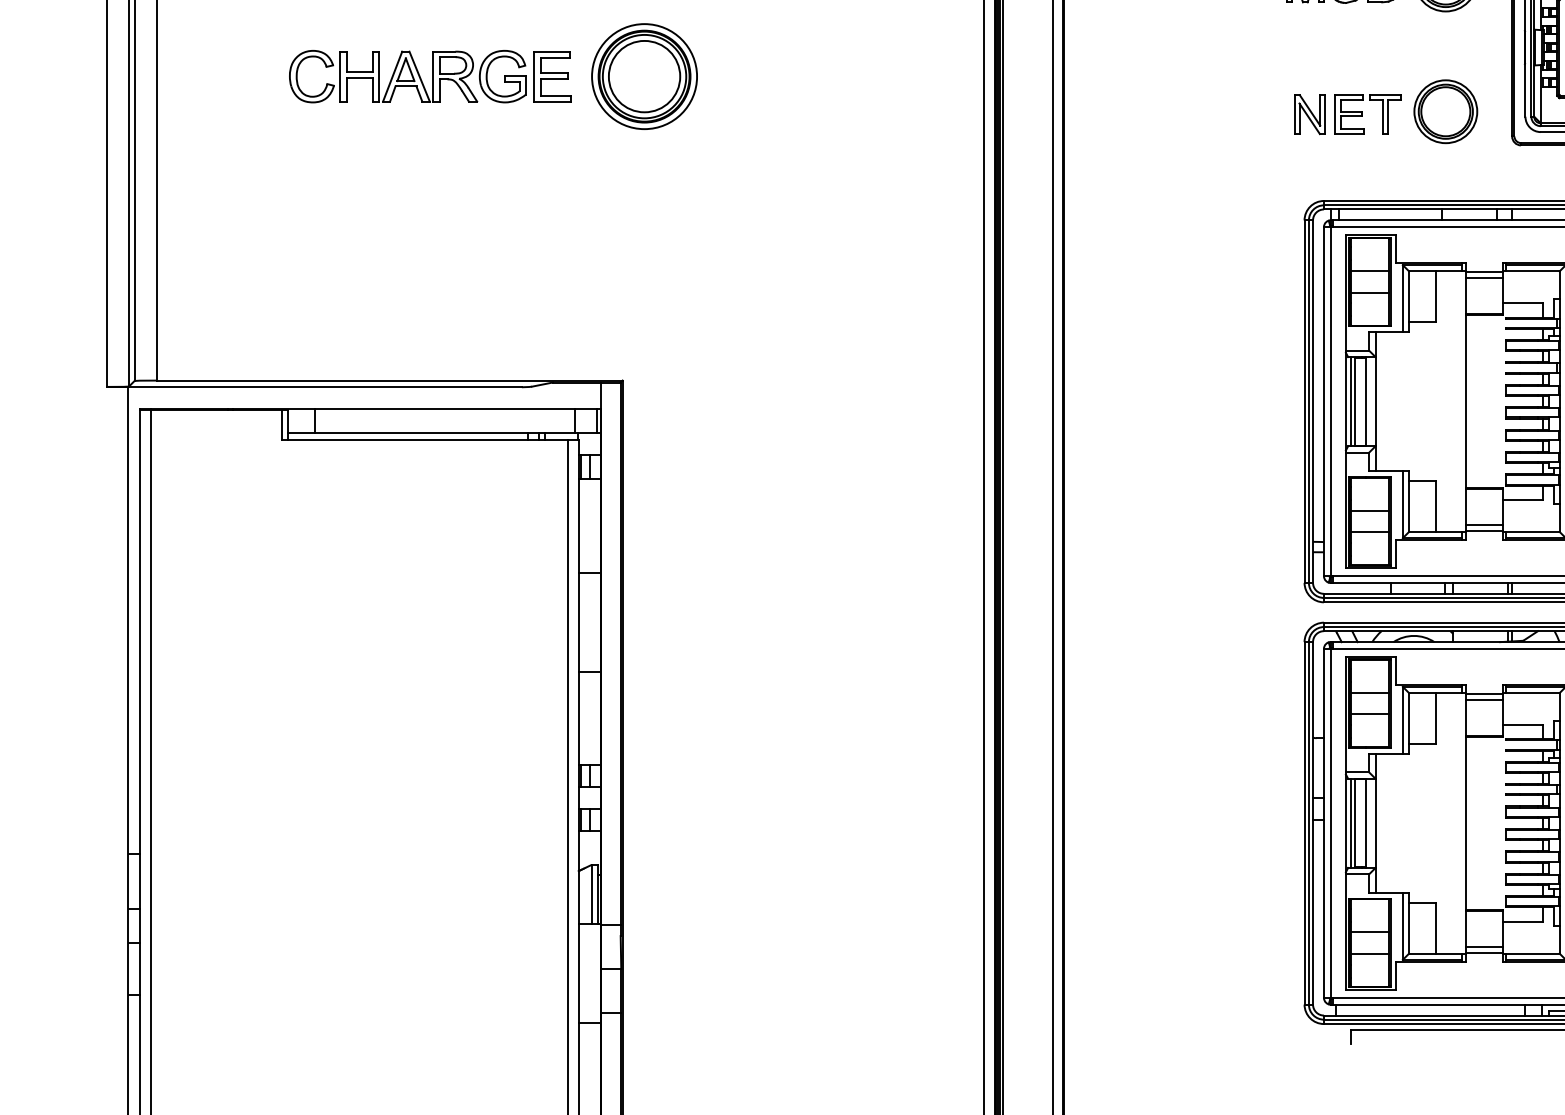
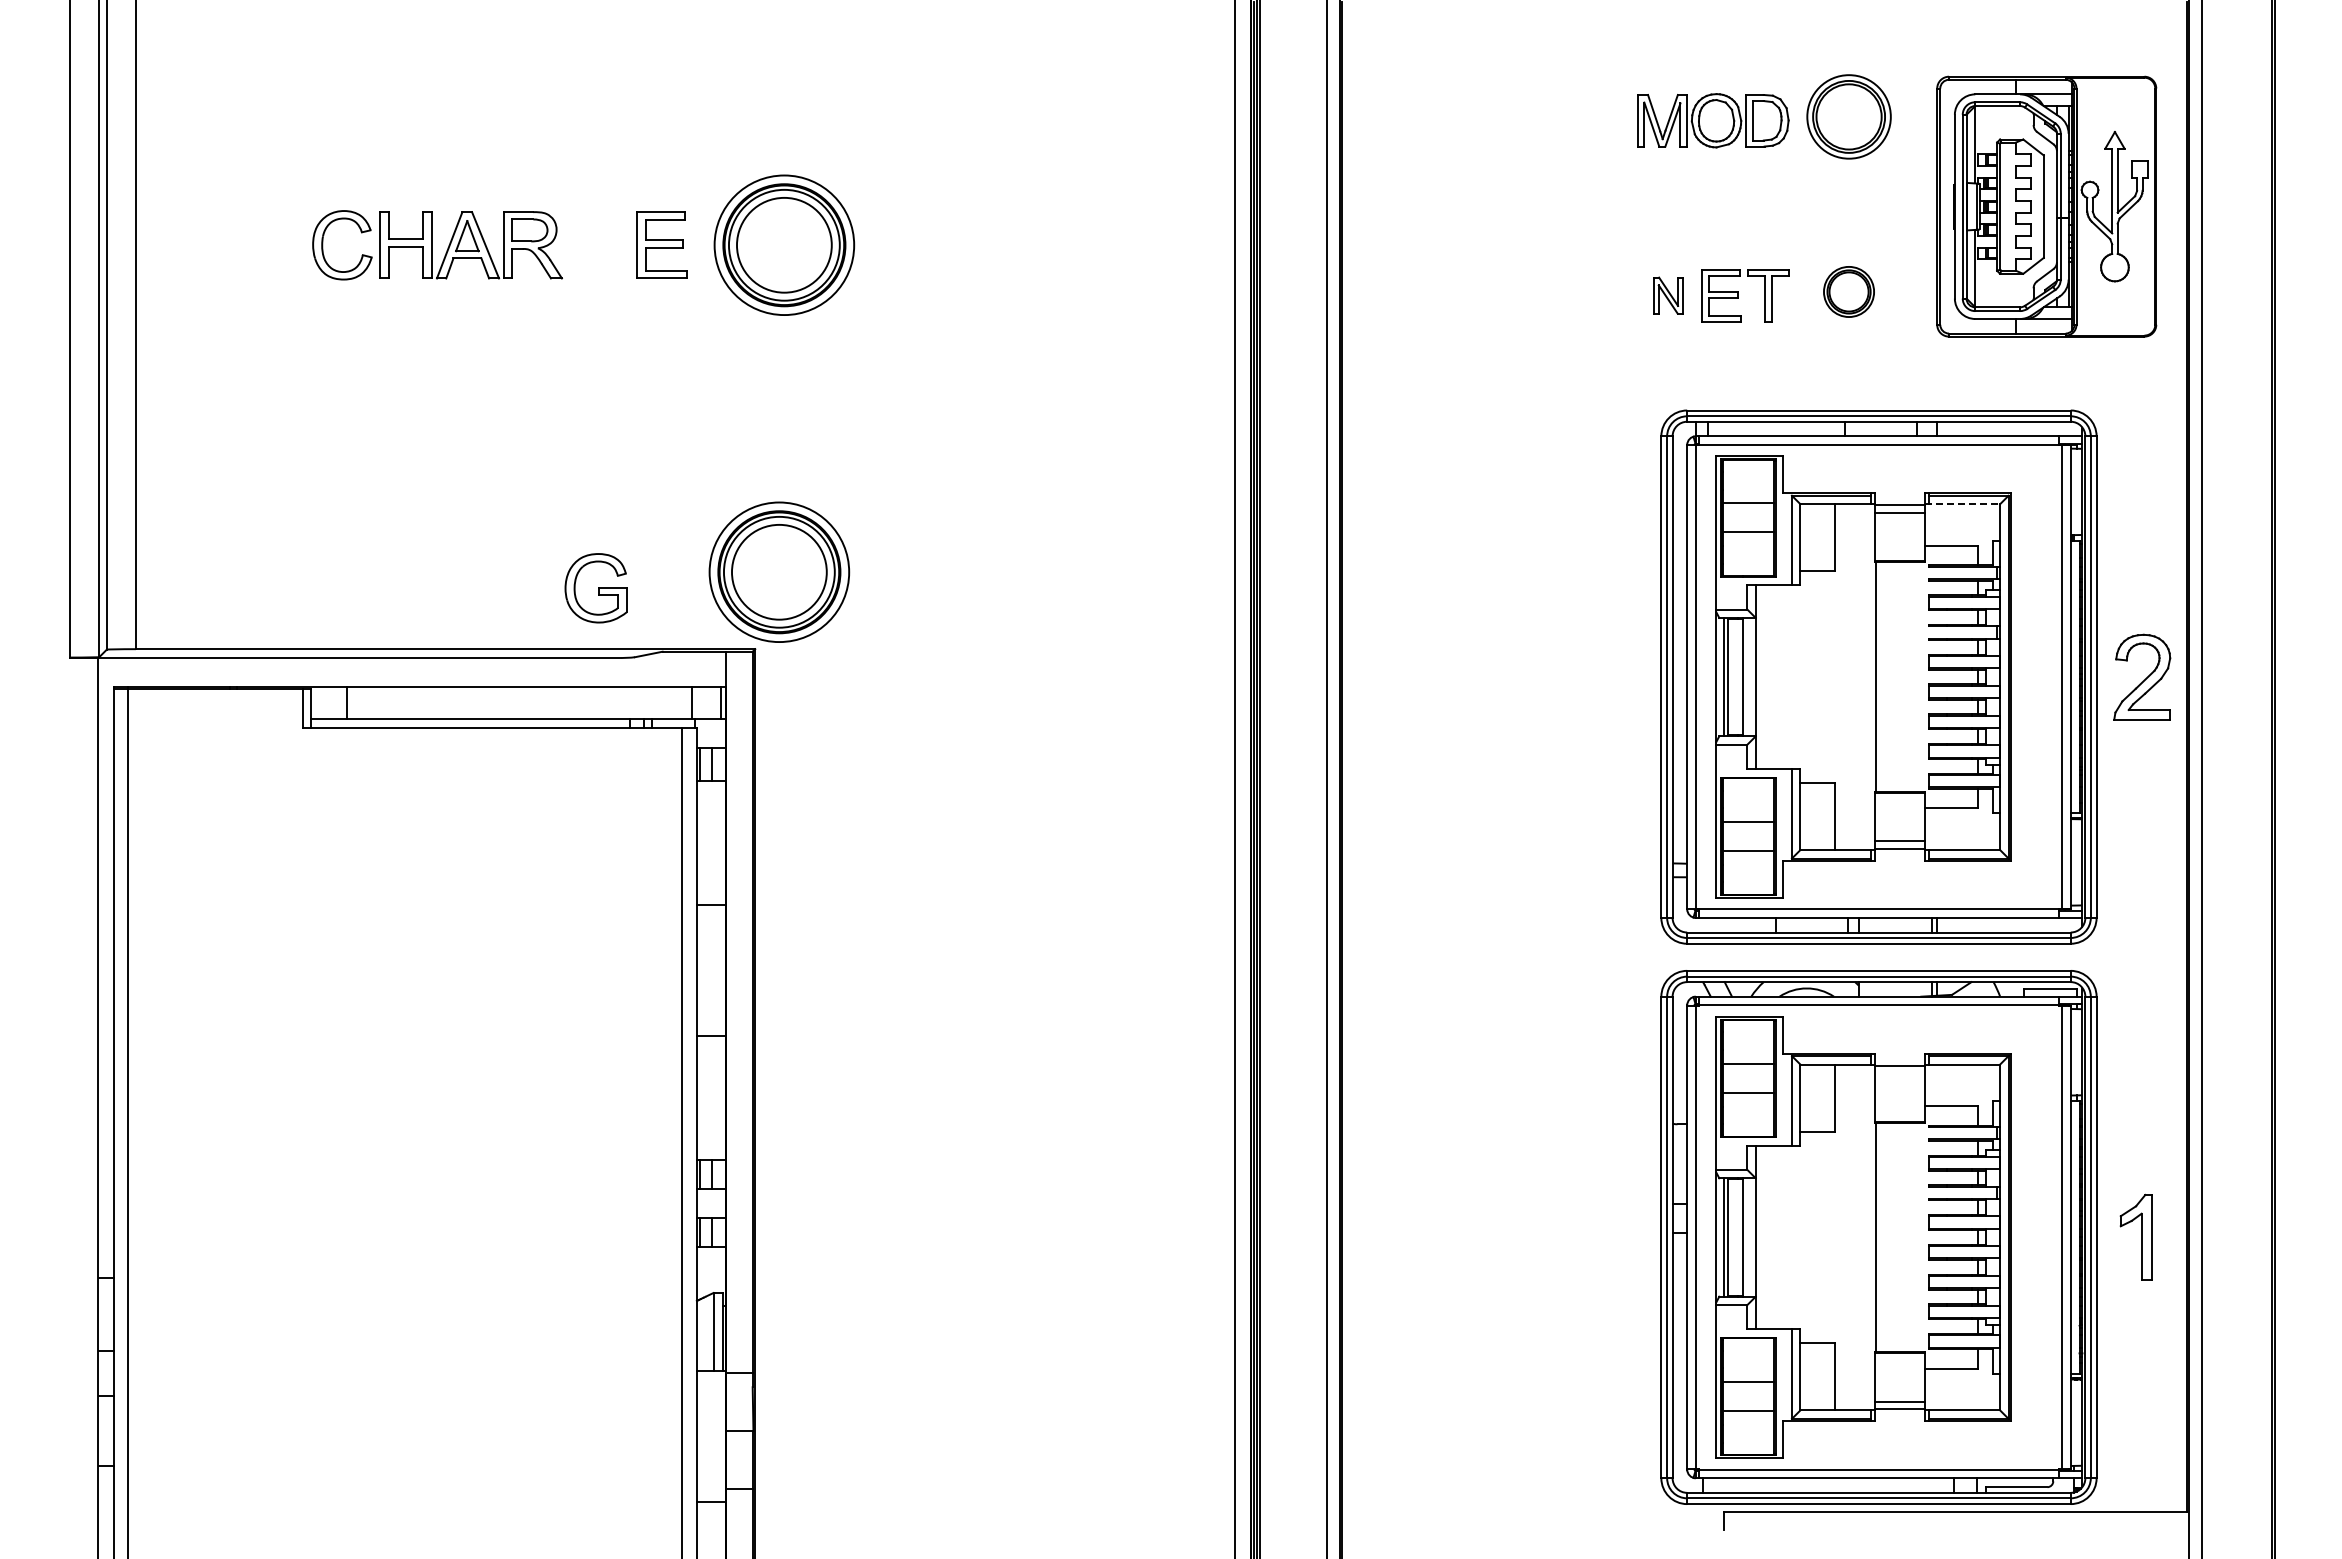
part: (502, 76) -> (595, 588), moved
part: (1445, 111) -> (1848, 291), size x0.6
part: (1309, 114) -> (1668, 295), size x0.7
line: (1531, 271) -> (1962, 504), solid -> dashed
part: (640, 322) -> (779, 571), added
line: (1484, 699) -> (1900, 1073), removed

